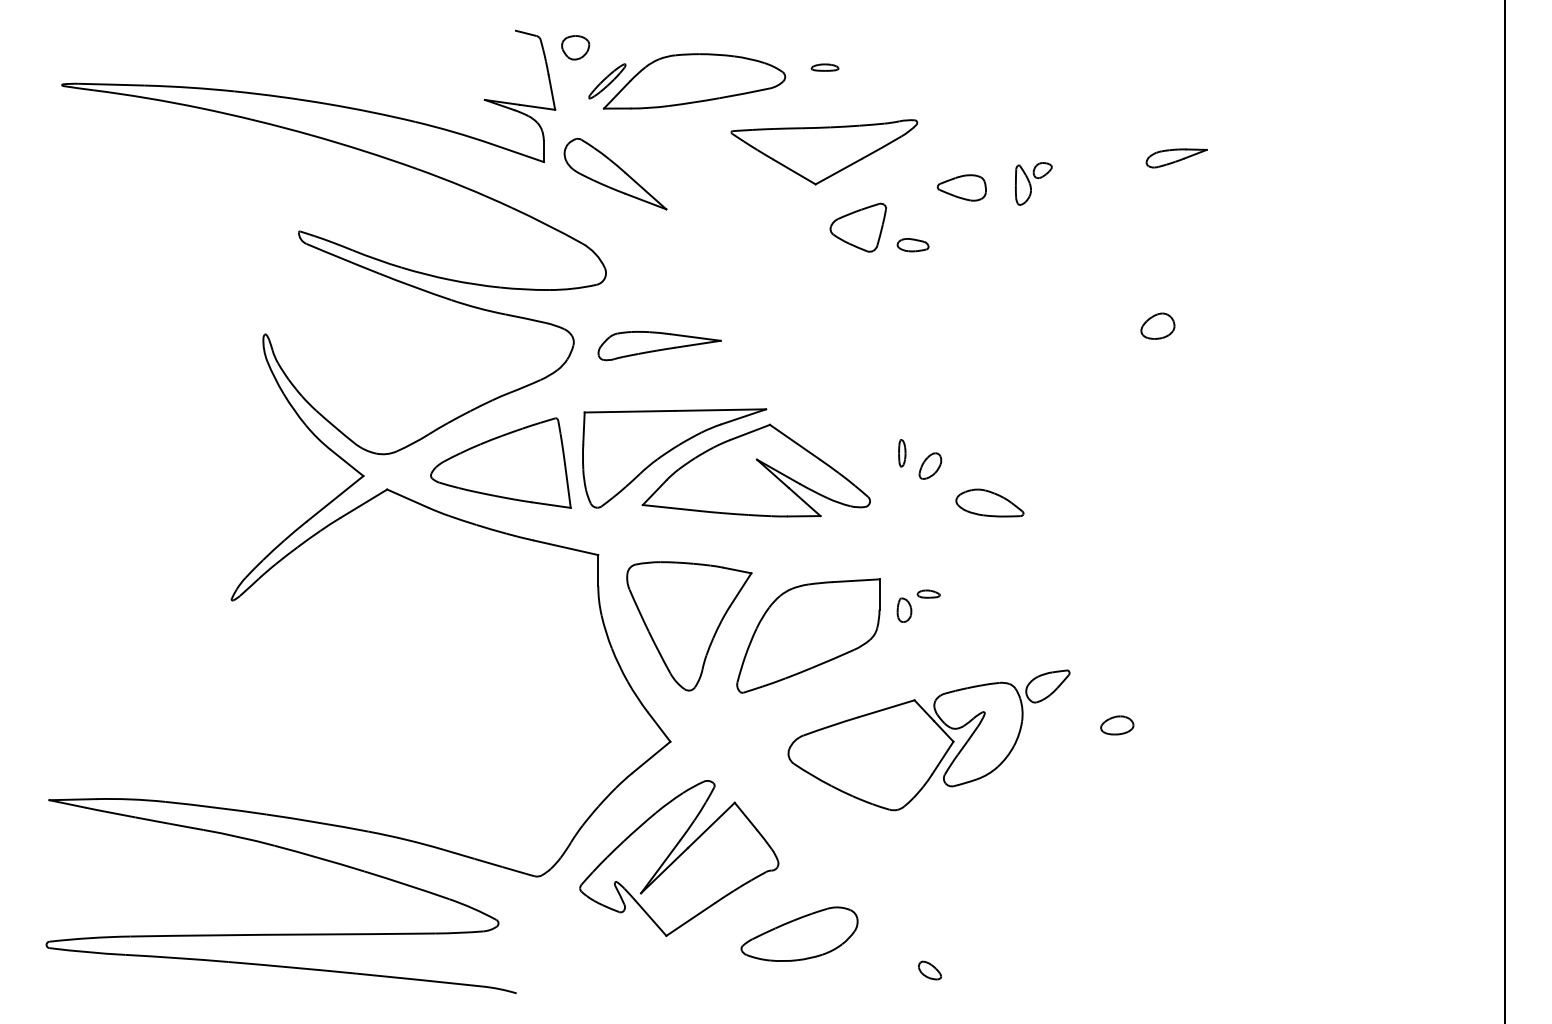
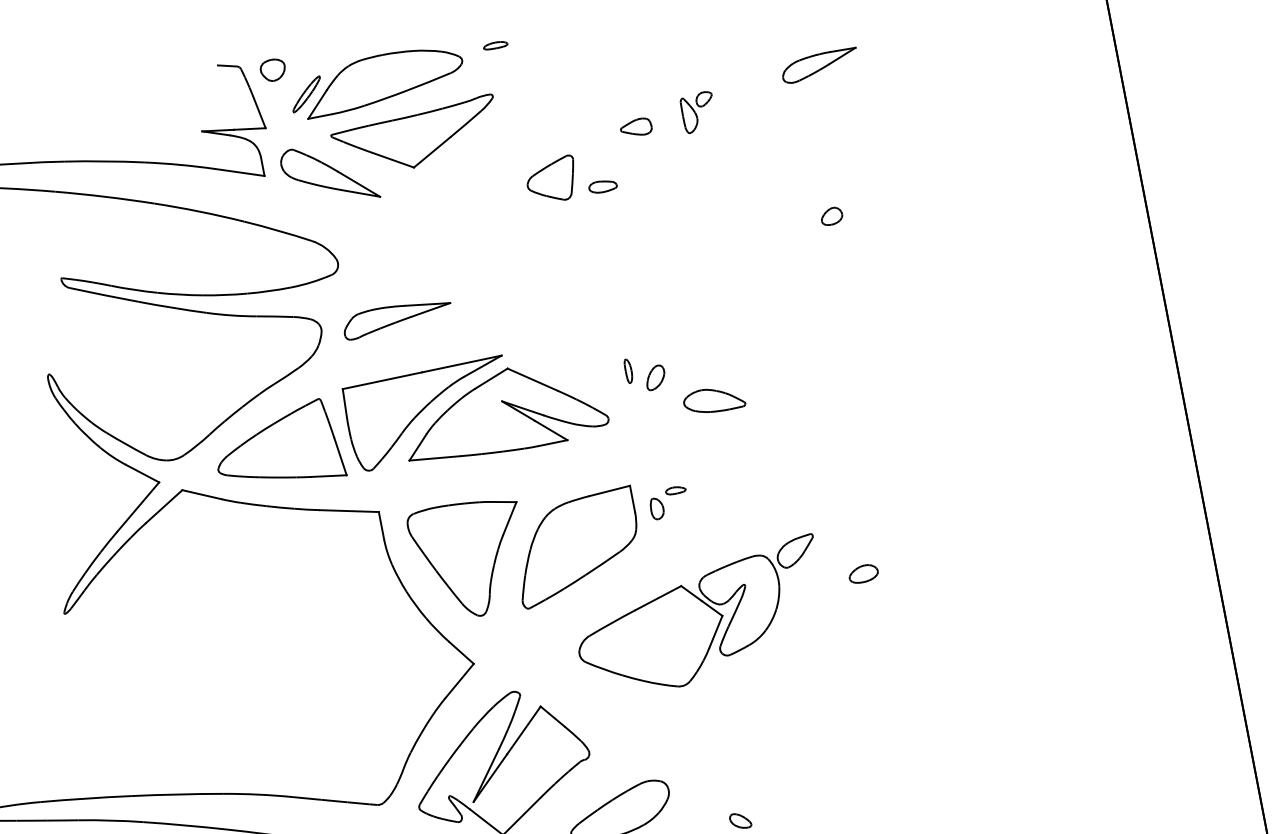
part: (824, 152) -> (416, 138), moved
part: (1176, 158) -> (819, 65), size x1.43
part: (961, 187) -> (635, 127), size x0.71
part: (1157, 326) -> (831, 216), size x0.71

